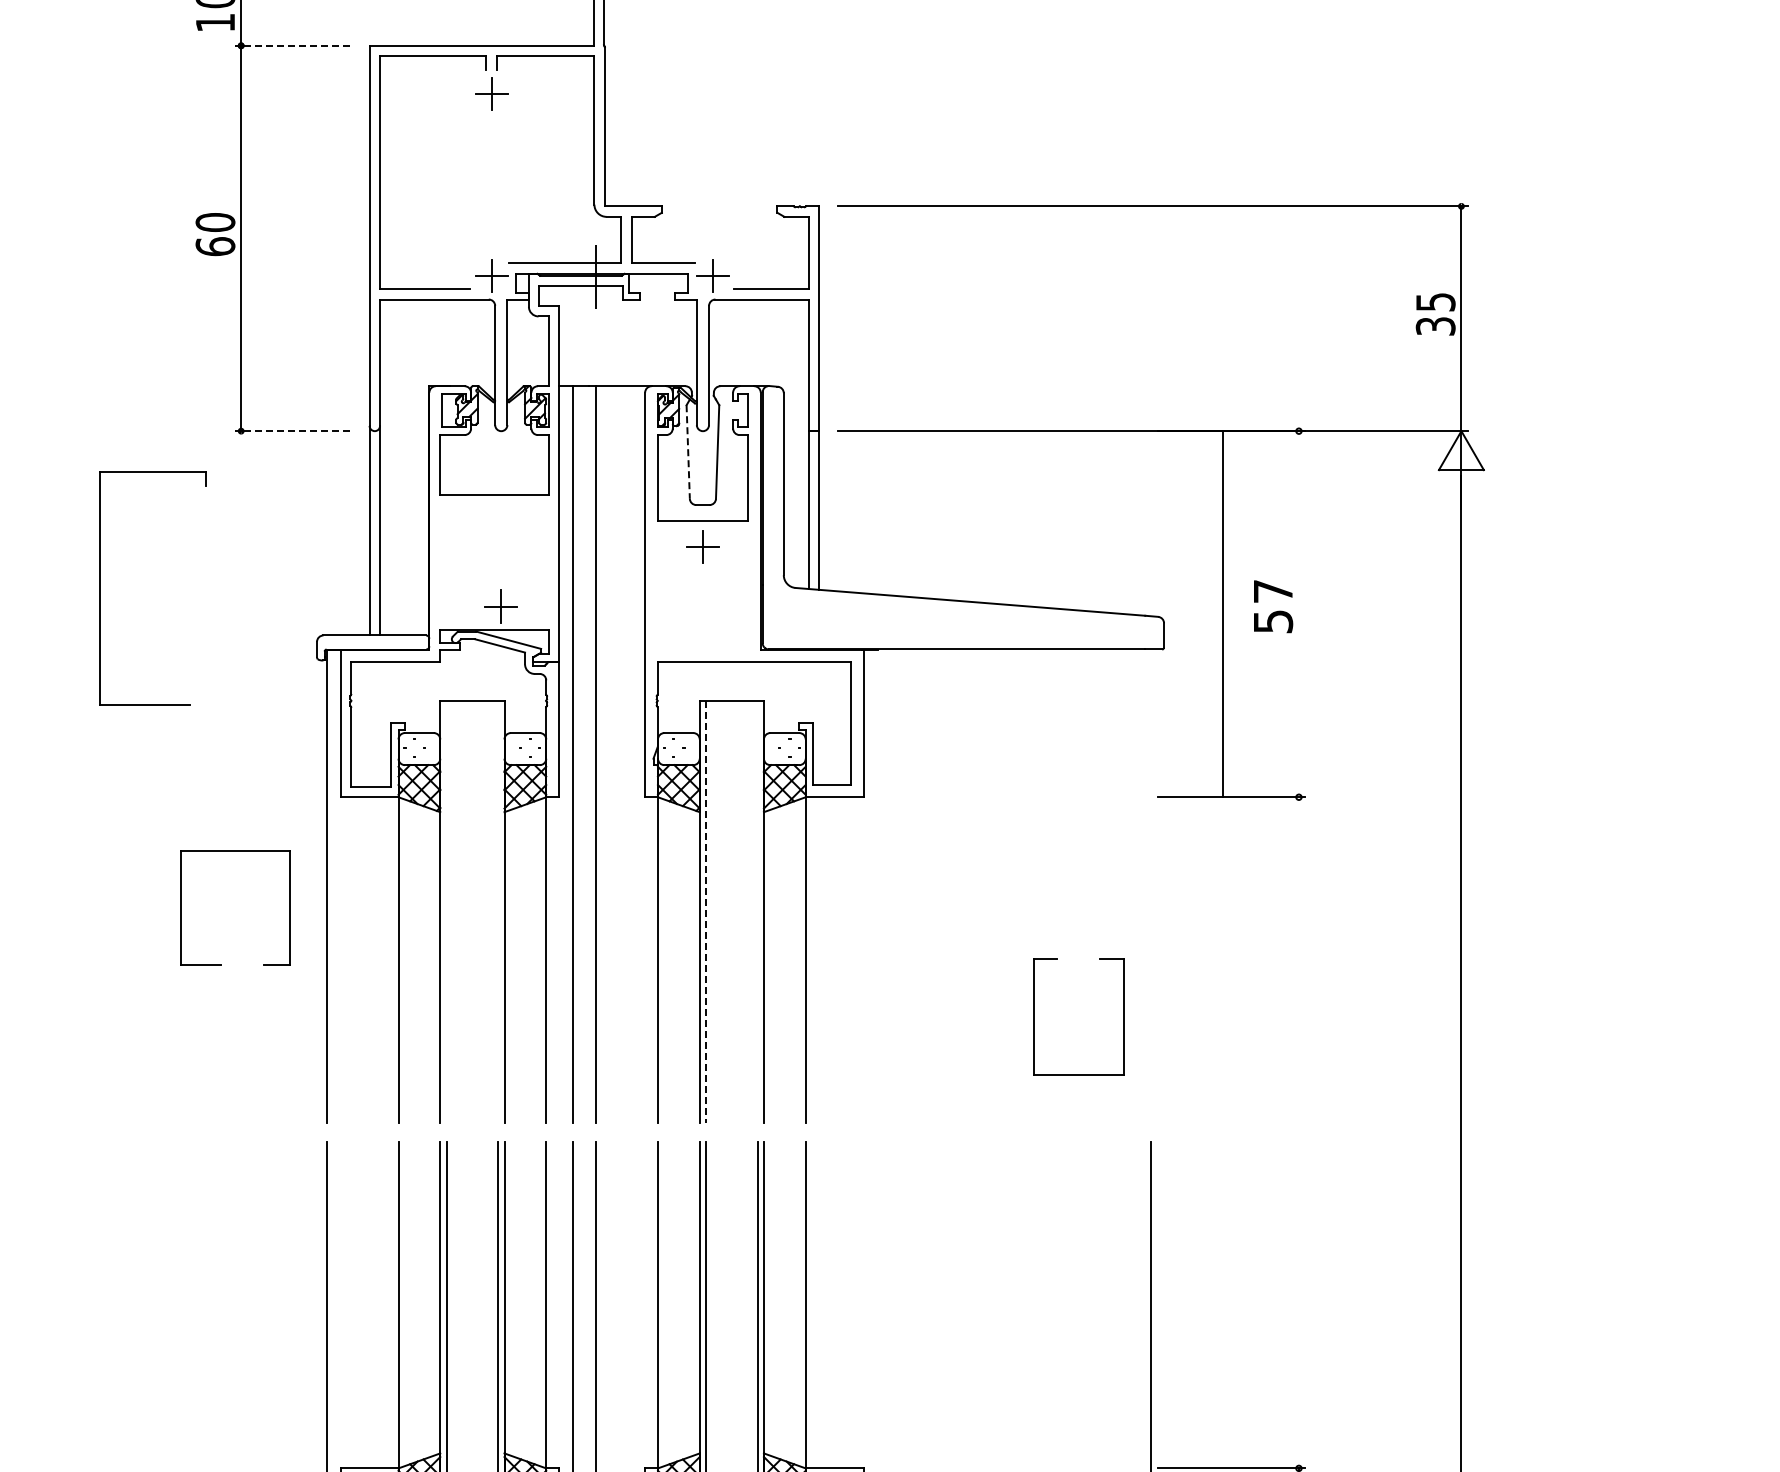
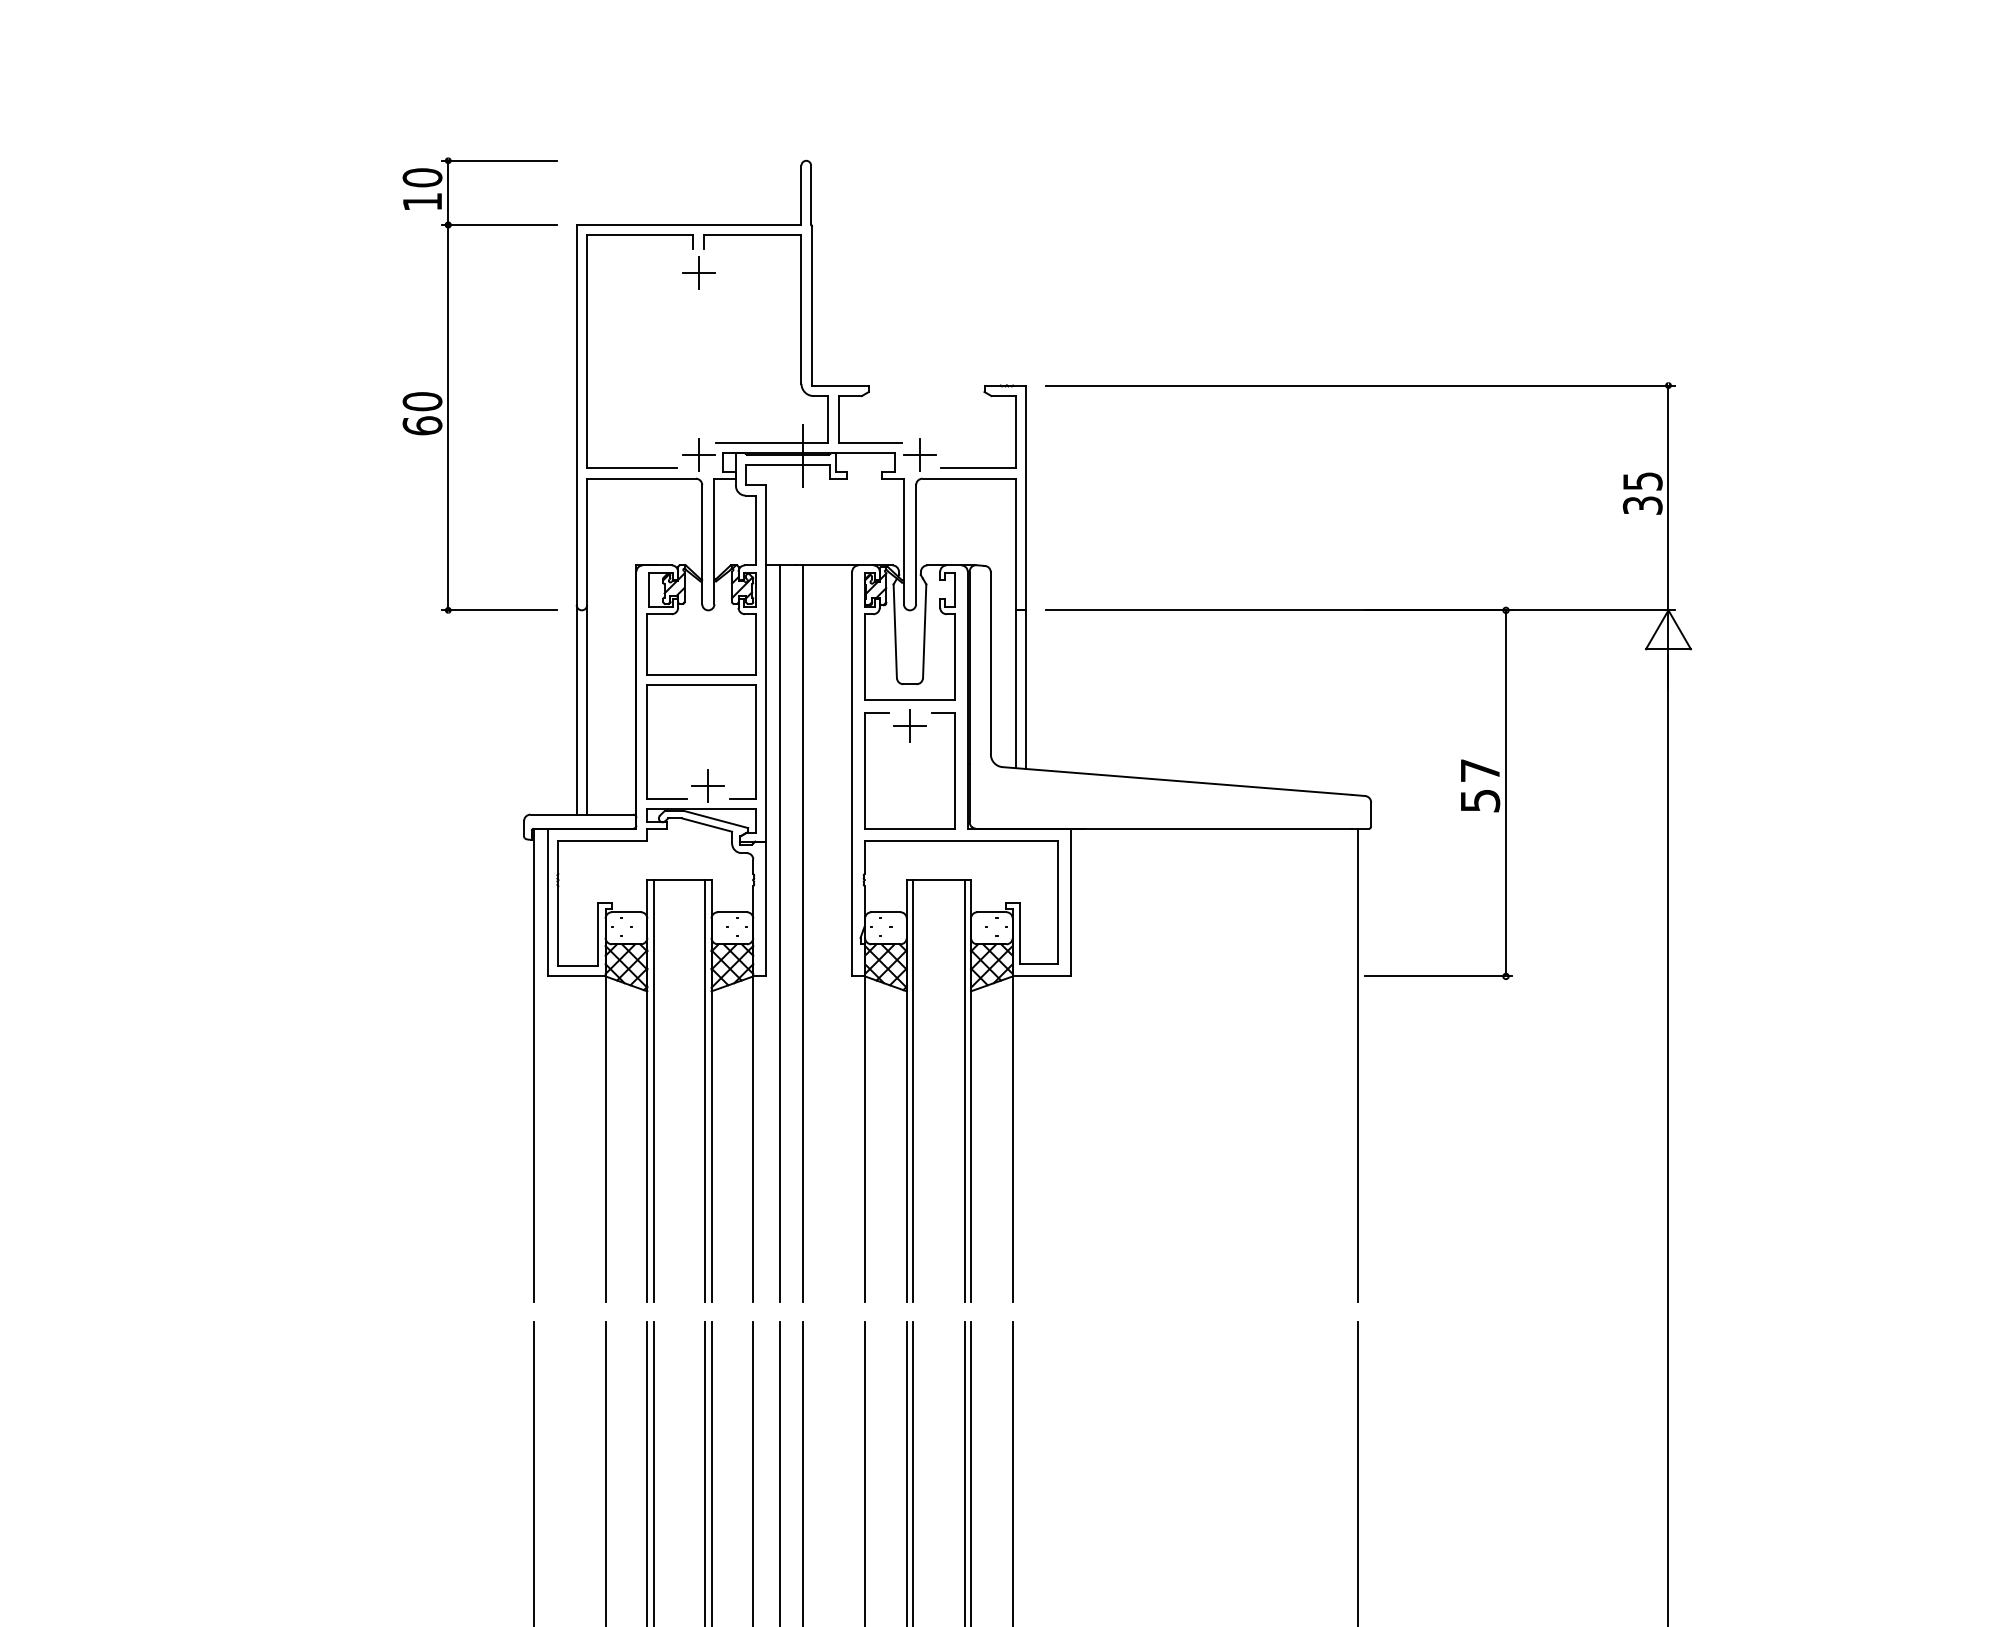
line: (292, 46) -> (499, 225), dashed -> solid
line: (292, 431) -> (499, 610), dashed -> solid
line: (688, 452) -> (895, 631), dashed -> solid
part: (100, 588) -> (307, 767), removed
line: (1223, 614) -> (1506, 793), moved
line: (1151, 886) -> (1358, 1065), added
part: (181, 907) -> (647, 741), moved
line: (446, 912) -> (653, 1091), added
line: (498, 912) -> (705, 1091), added
line: (706, 912) -> (913, 1091), dashed -> solid
line: (757, 912) -> (964, 1091), added
part: (1034, 1016) -> (865, 770), moved

